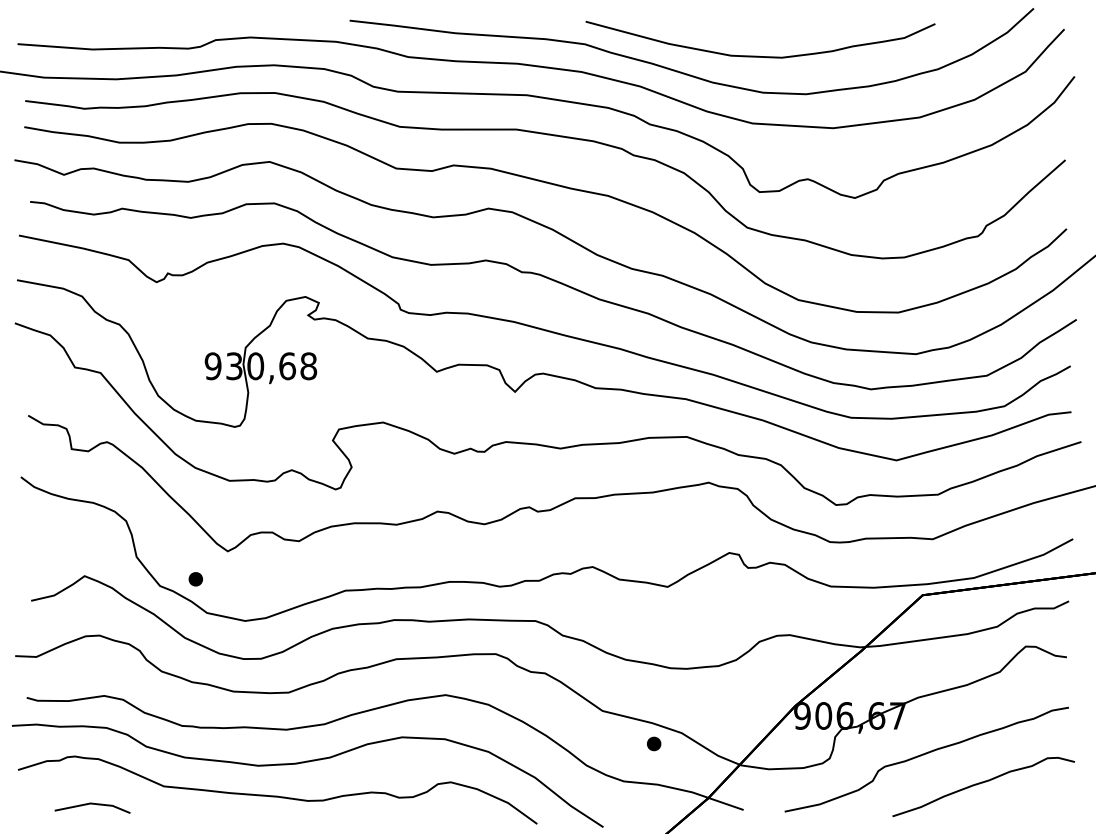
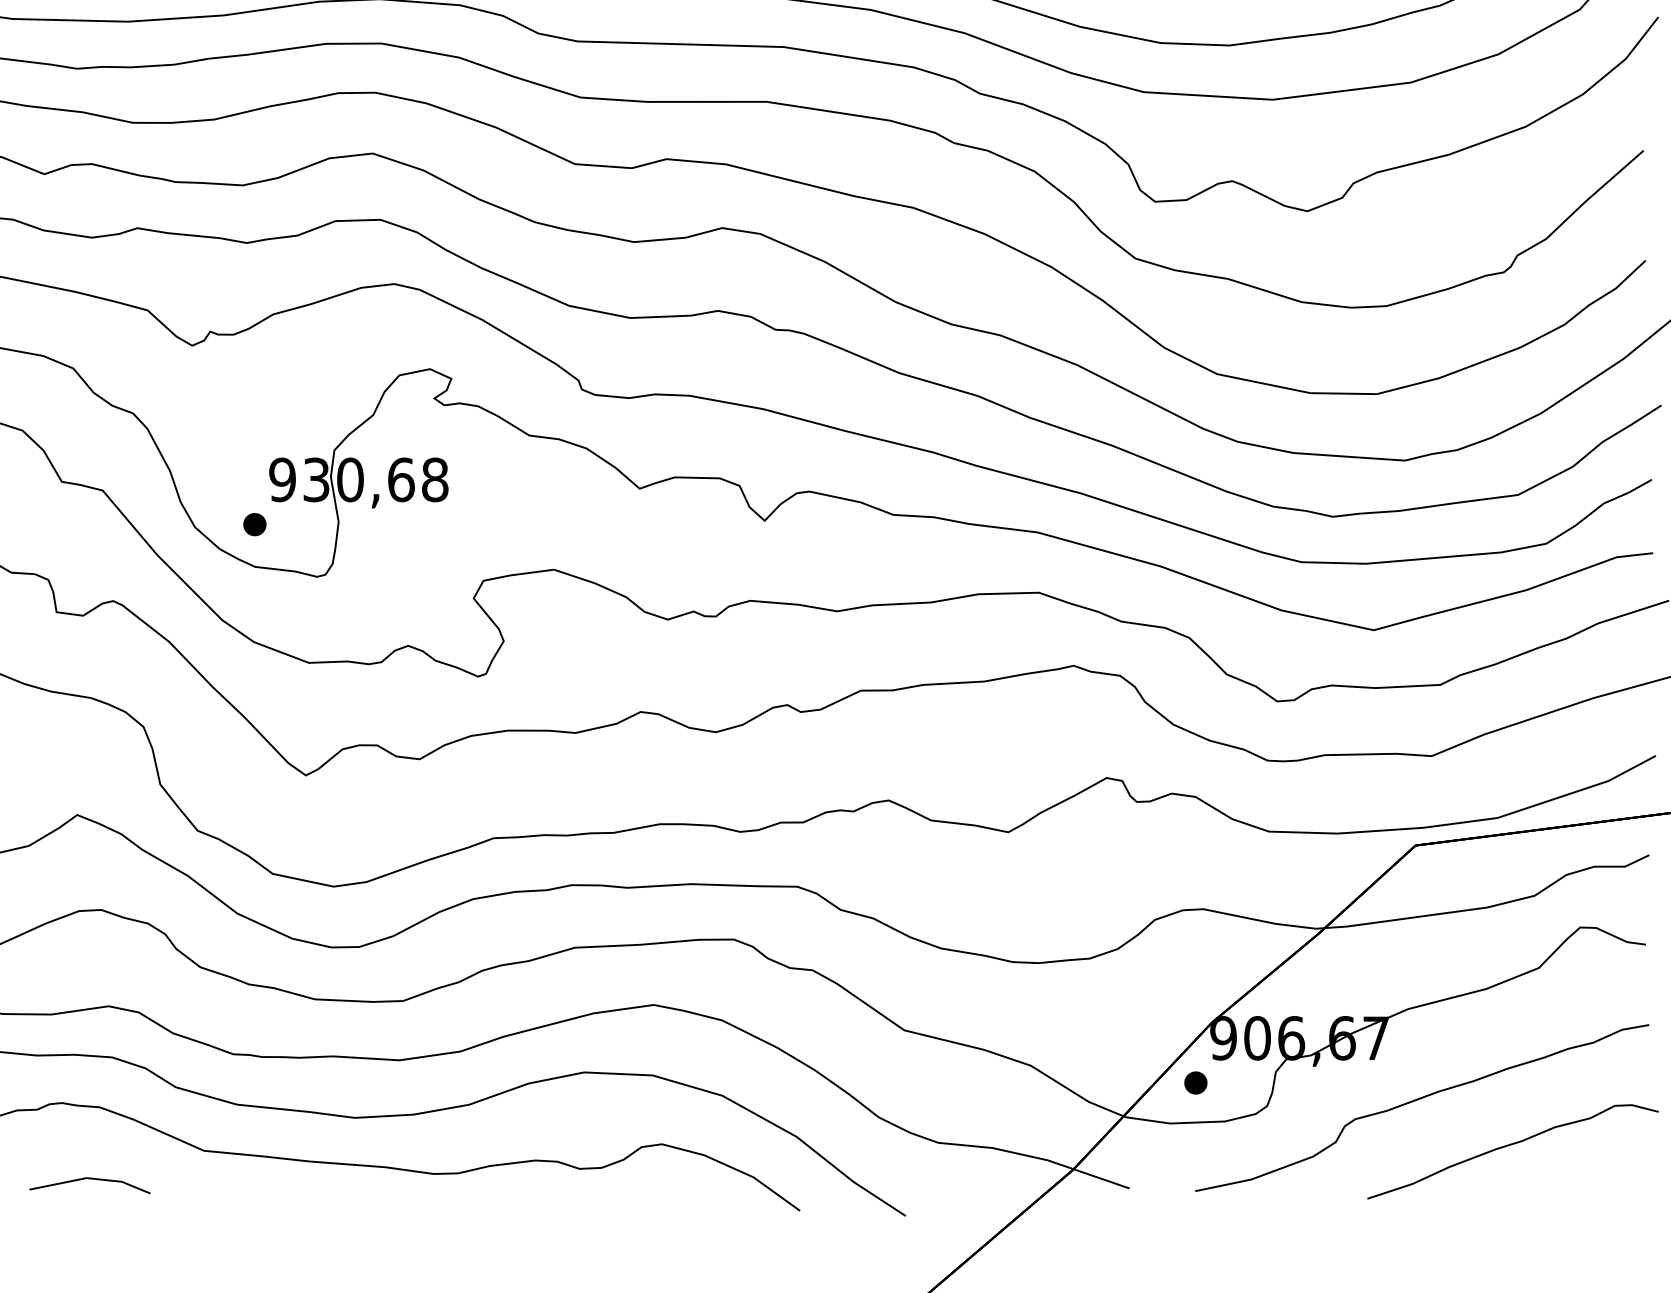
part: (195, 579) -> (254, 524), moved
part: (654, 743) -> (1196, 1082), moved

